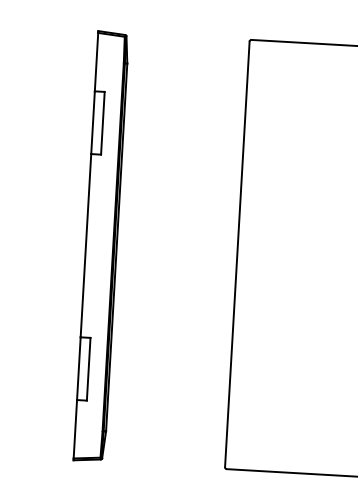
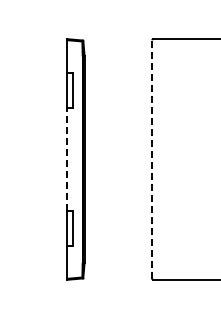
line: (86, 245) -> (67, 159), solid -> dashed
line: (237, 254) -> (152, 159), solid -> dashed

